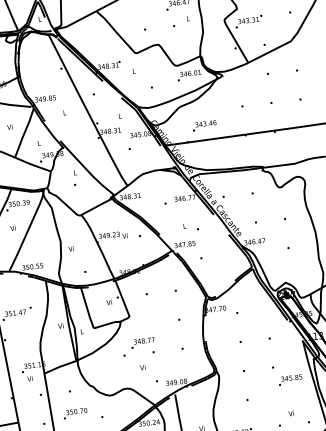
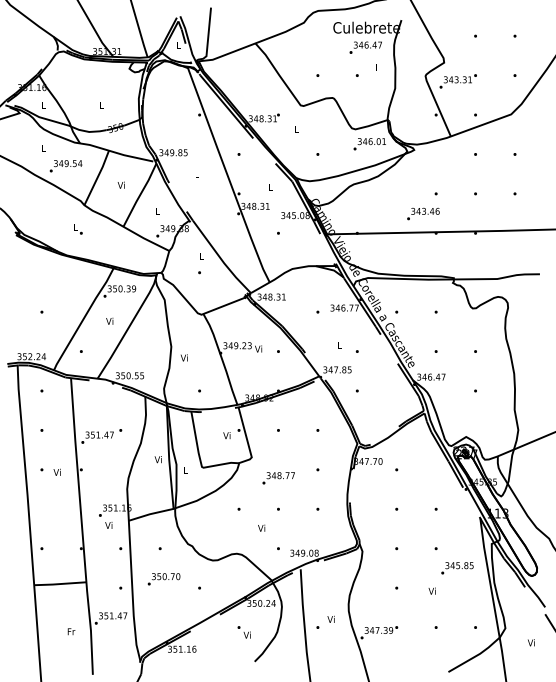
text: (204, 125) -> (423, 213), moved
text: (142, 343) -> (278, 478), moved
text: (290, 413) -> (431, 590), moved

